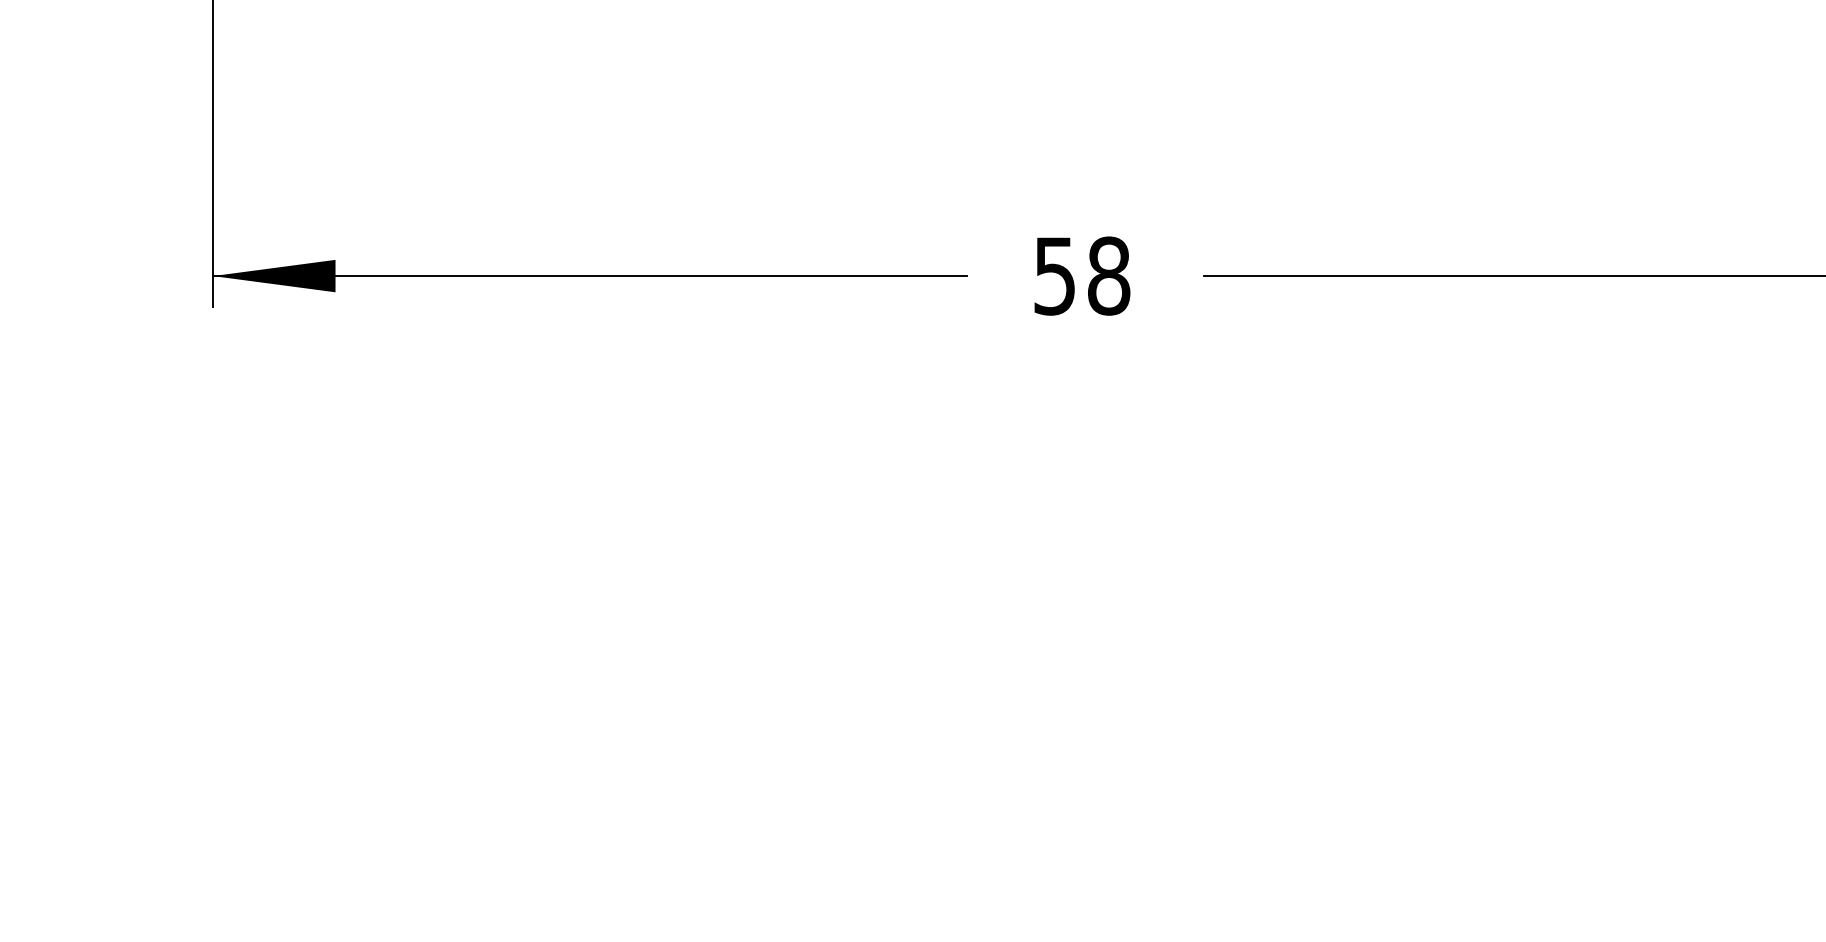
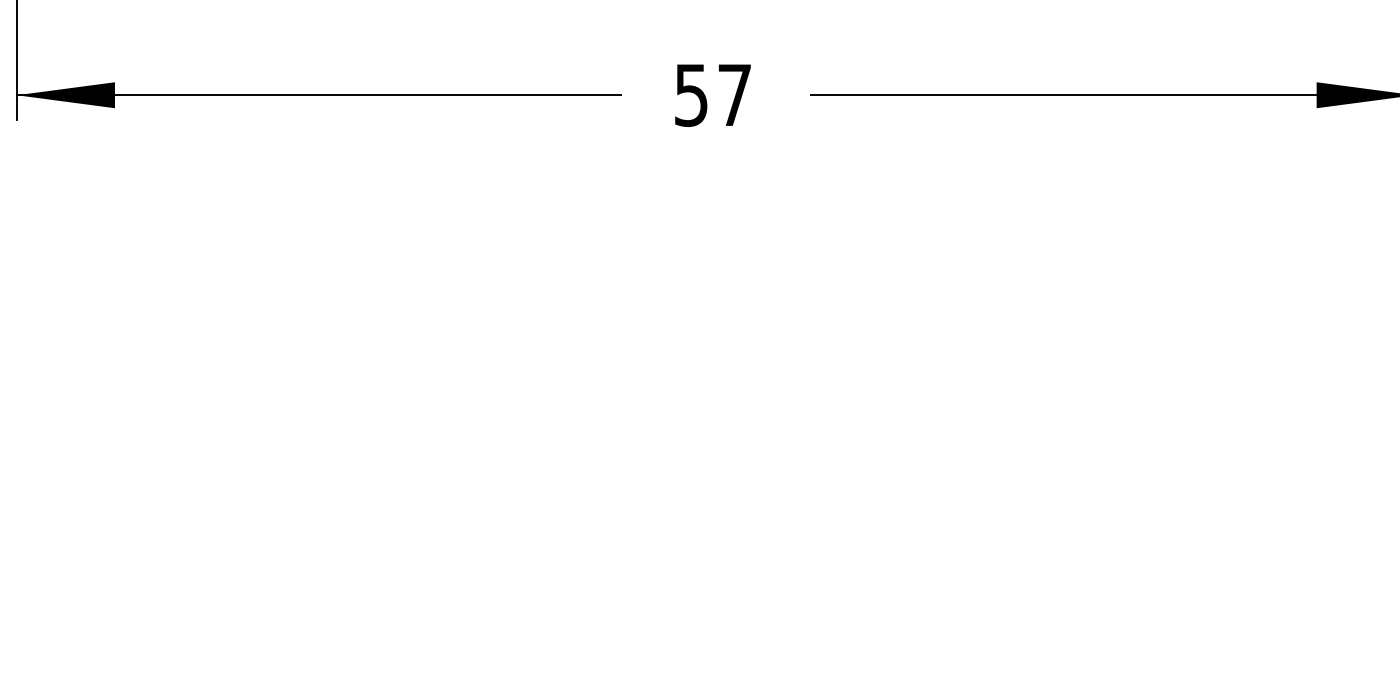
text: (1109, 275) -> (735, 94), 58 -> 57

